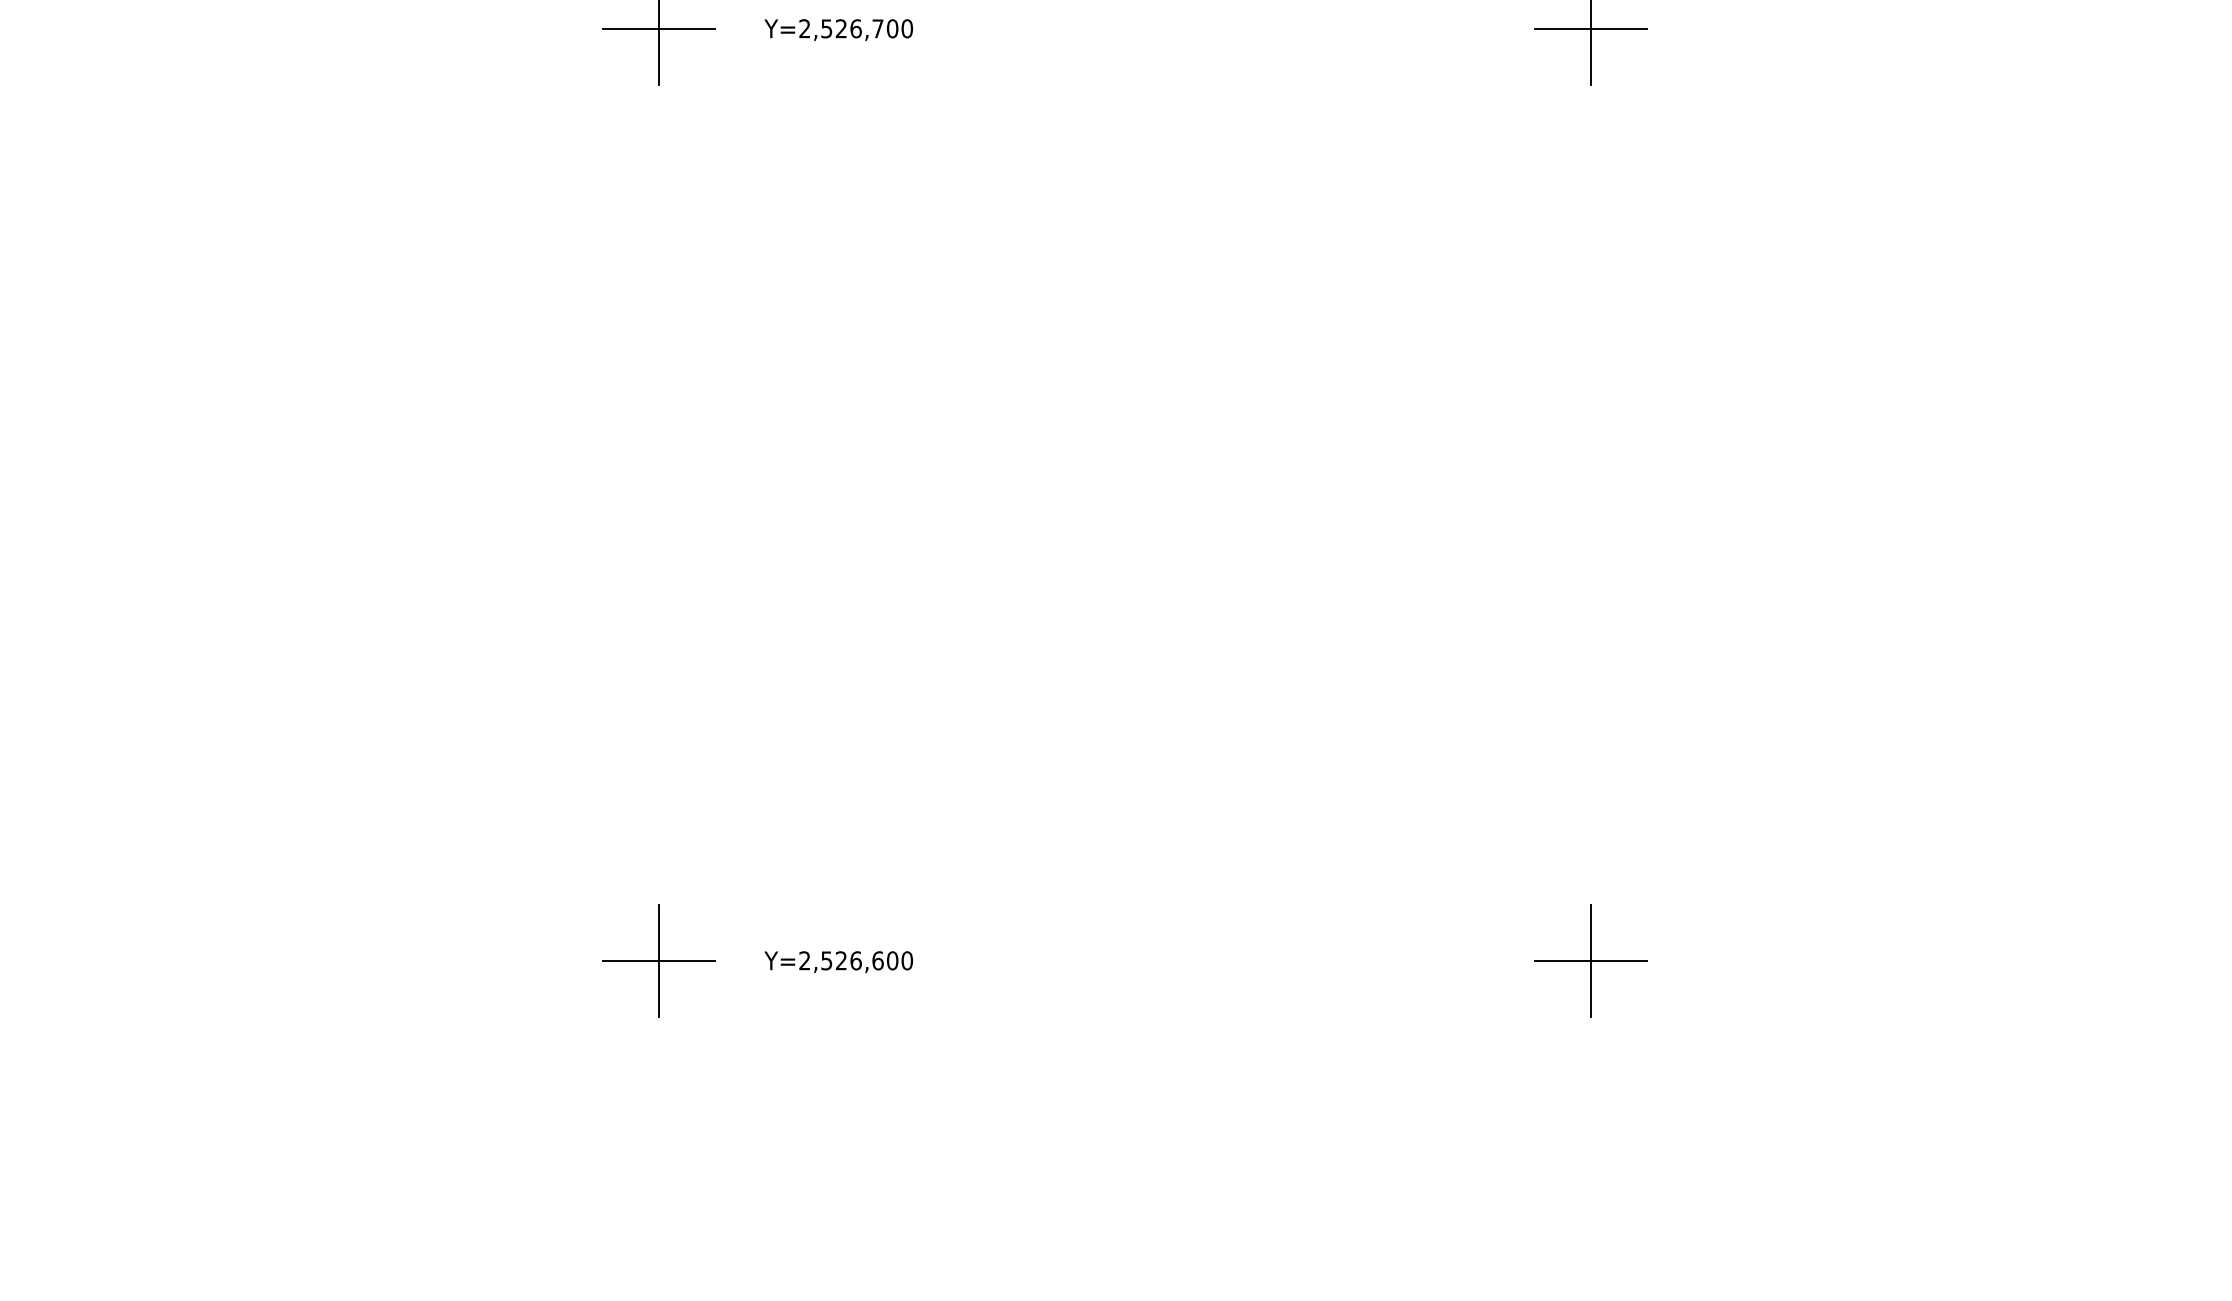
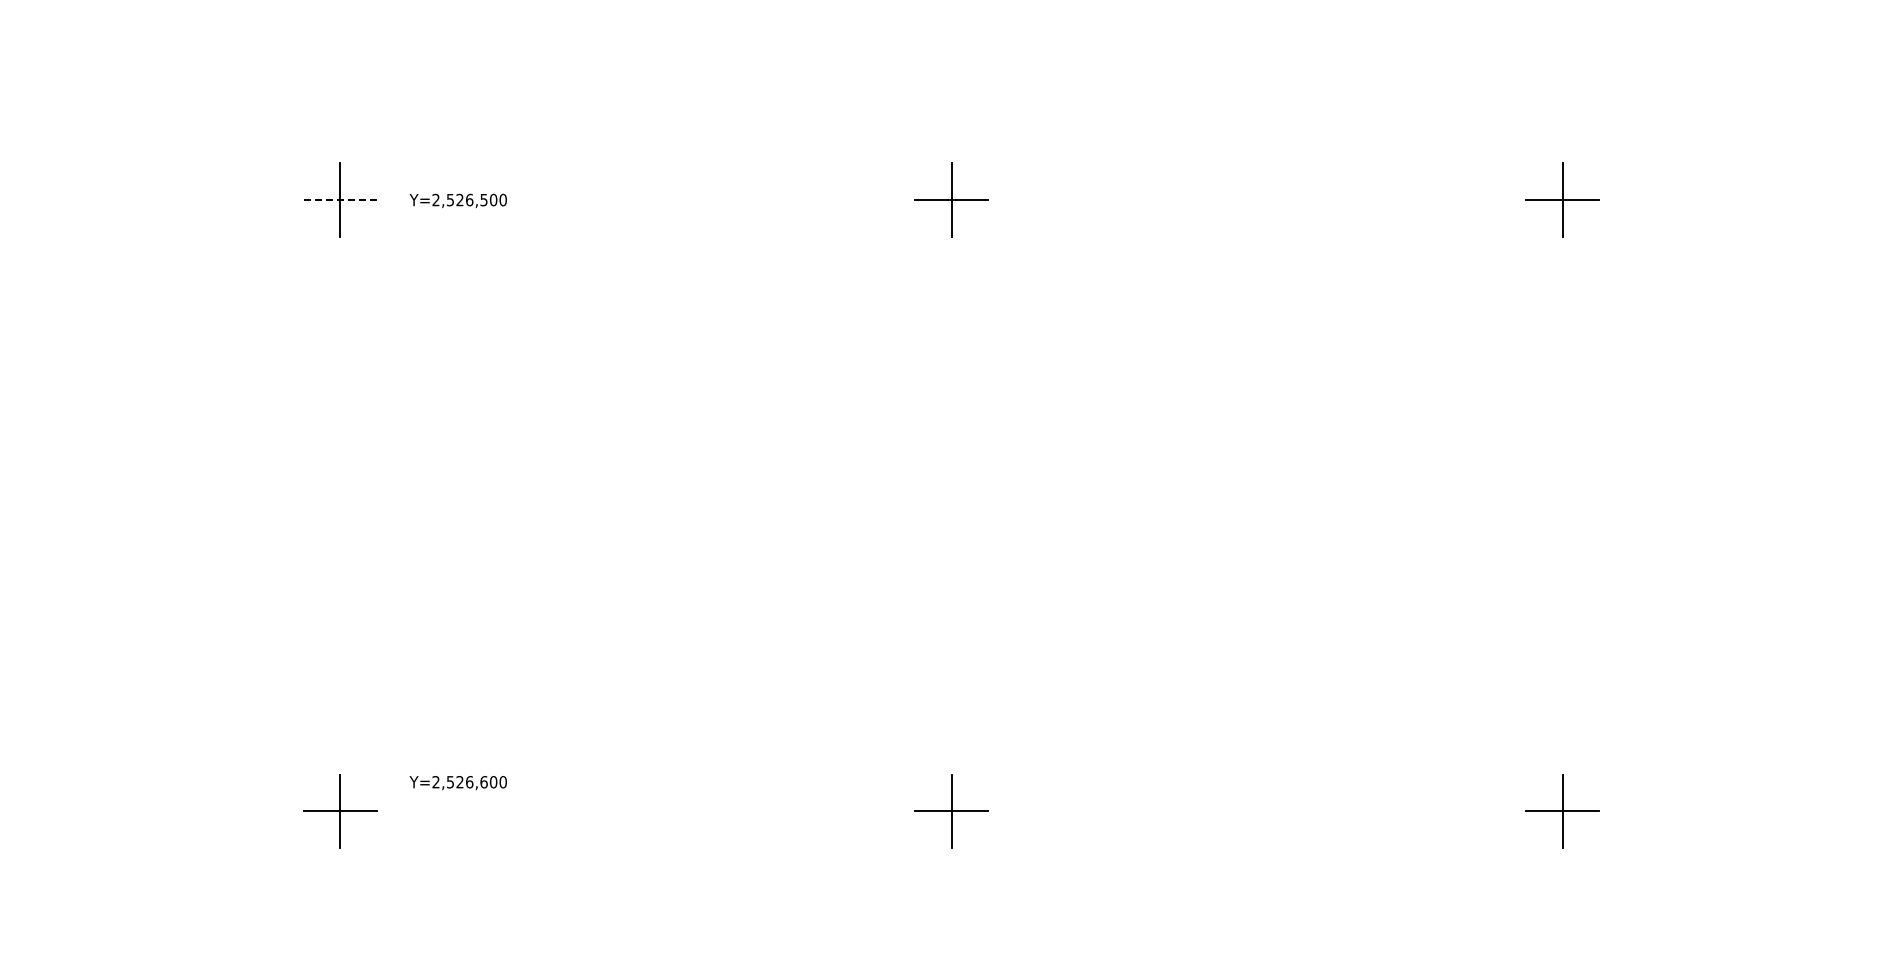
line: (659, 29) -> (340, 200), solid -> dashed
text: (877, 29) -> (483, 200), Y=2,526,700 -> Y=2,526,500
text: (837, 962) -> (457, 783), moved

